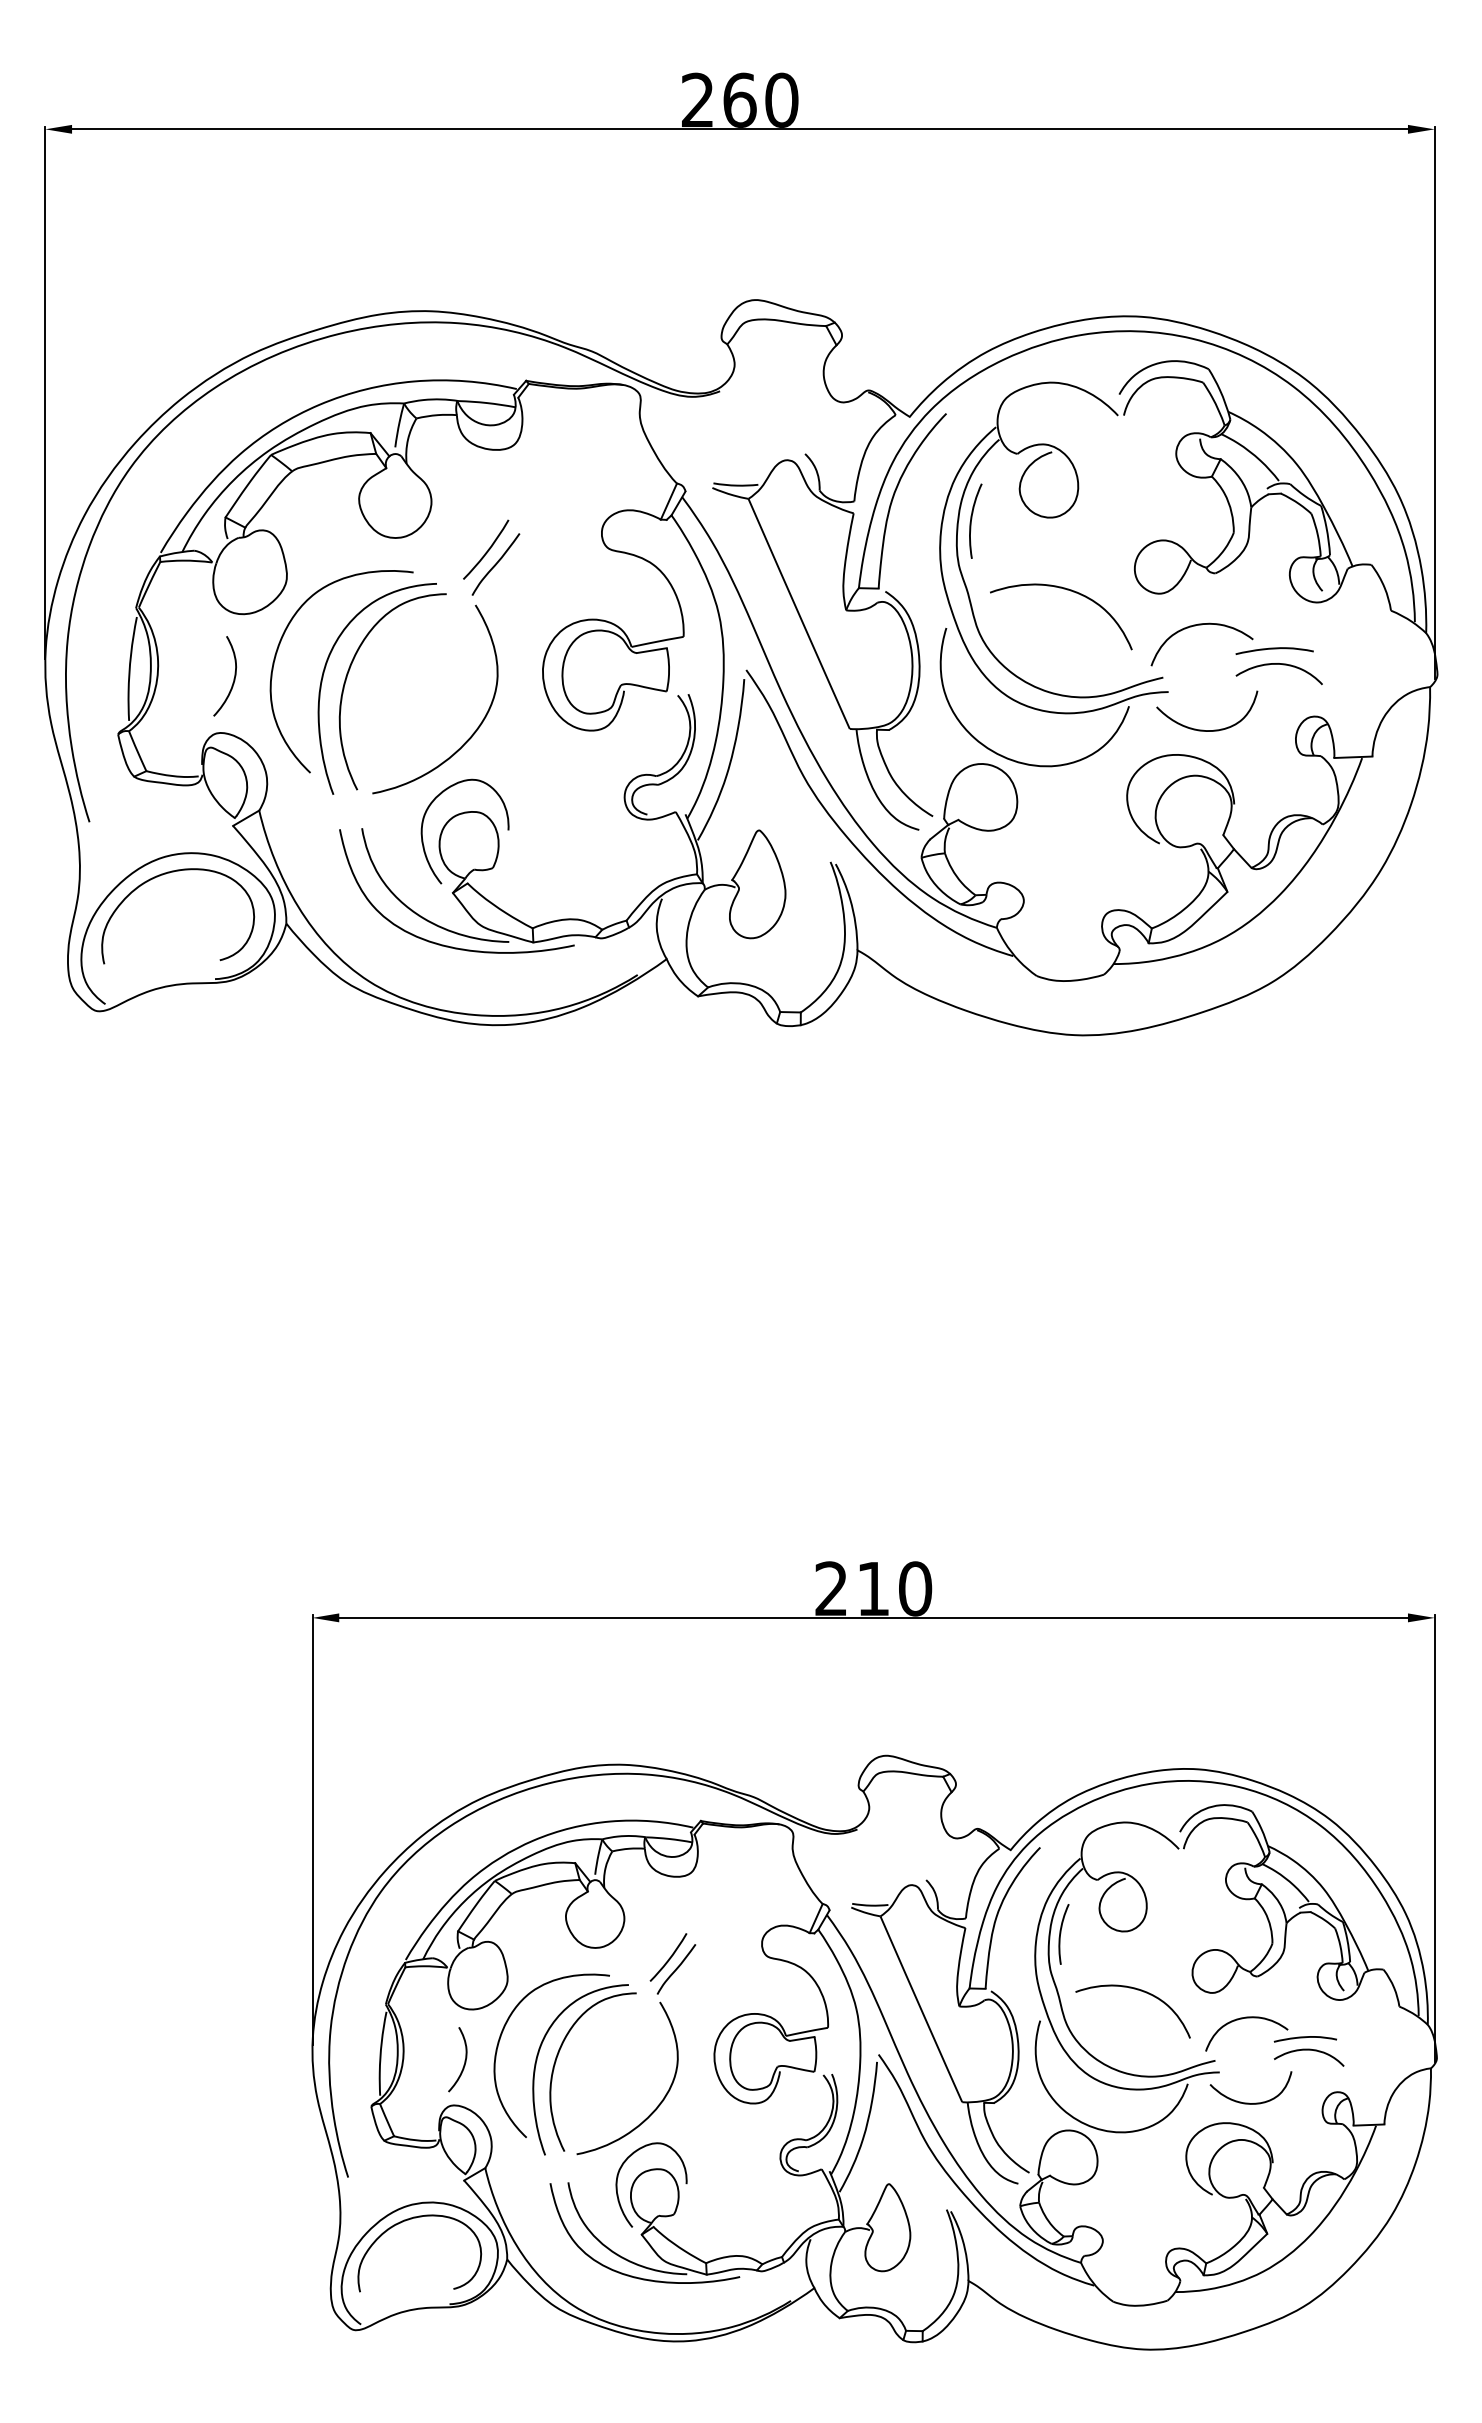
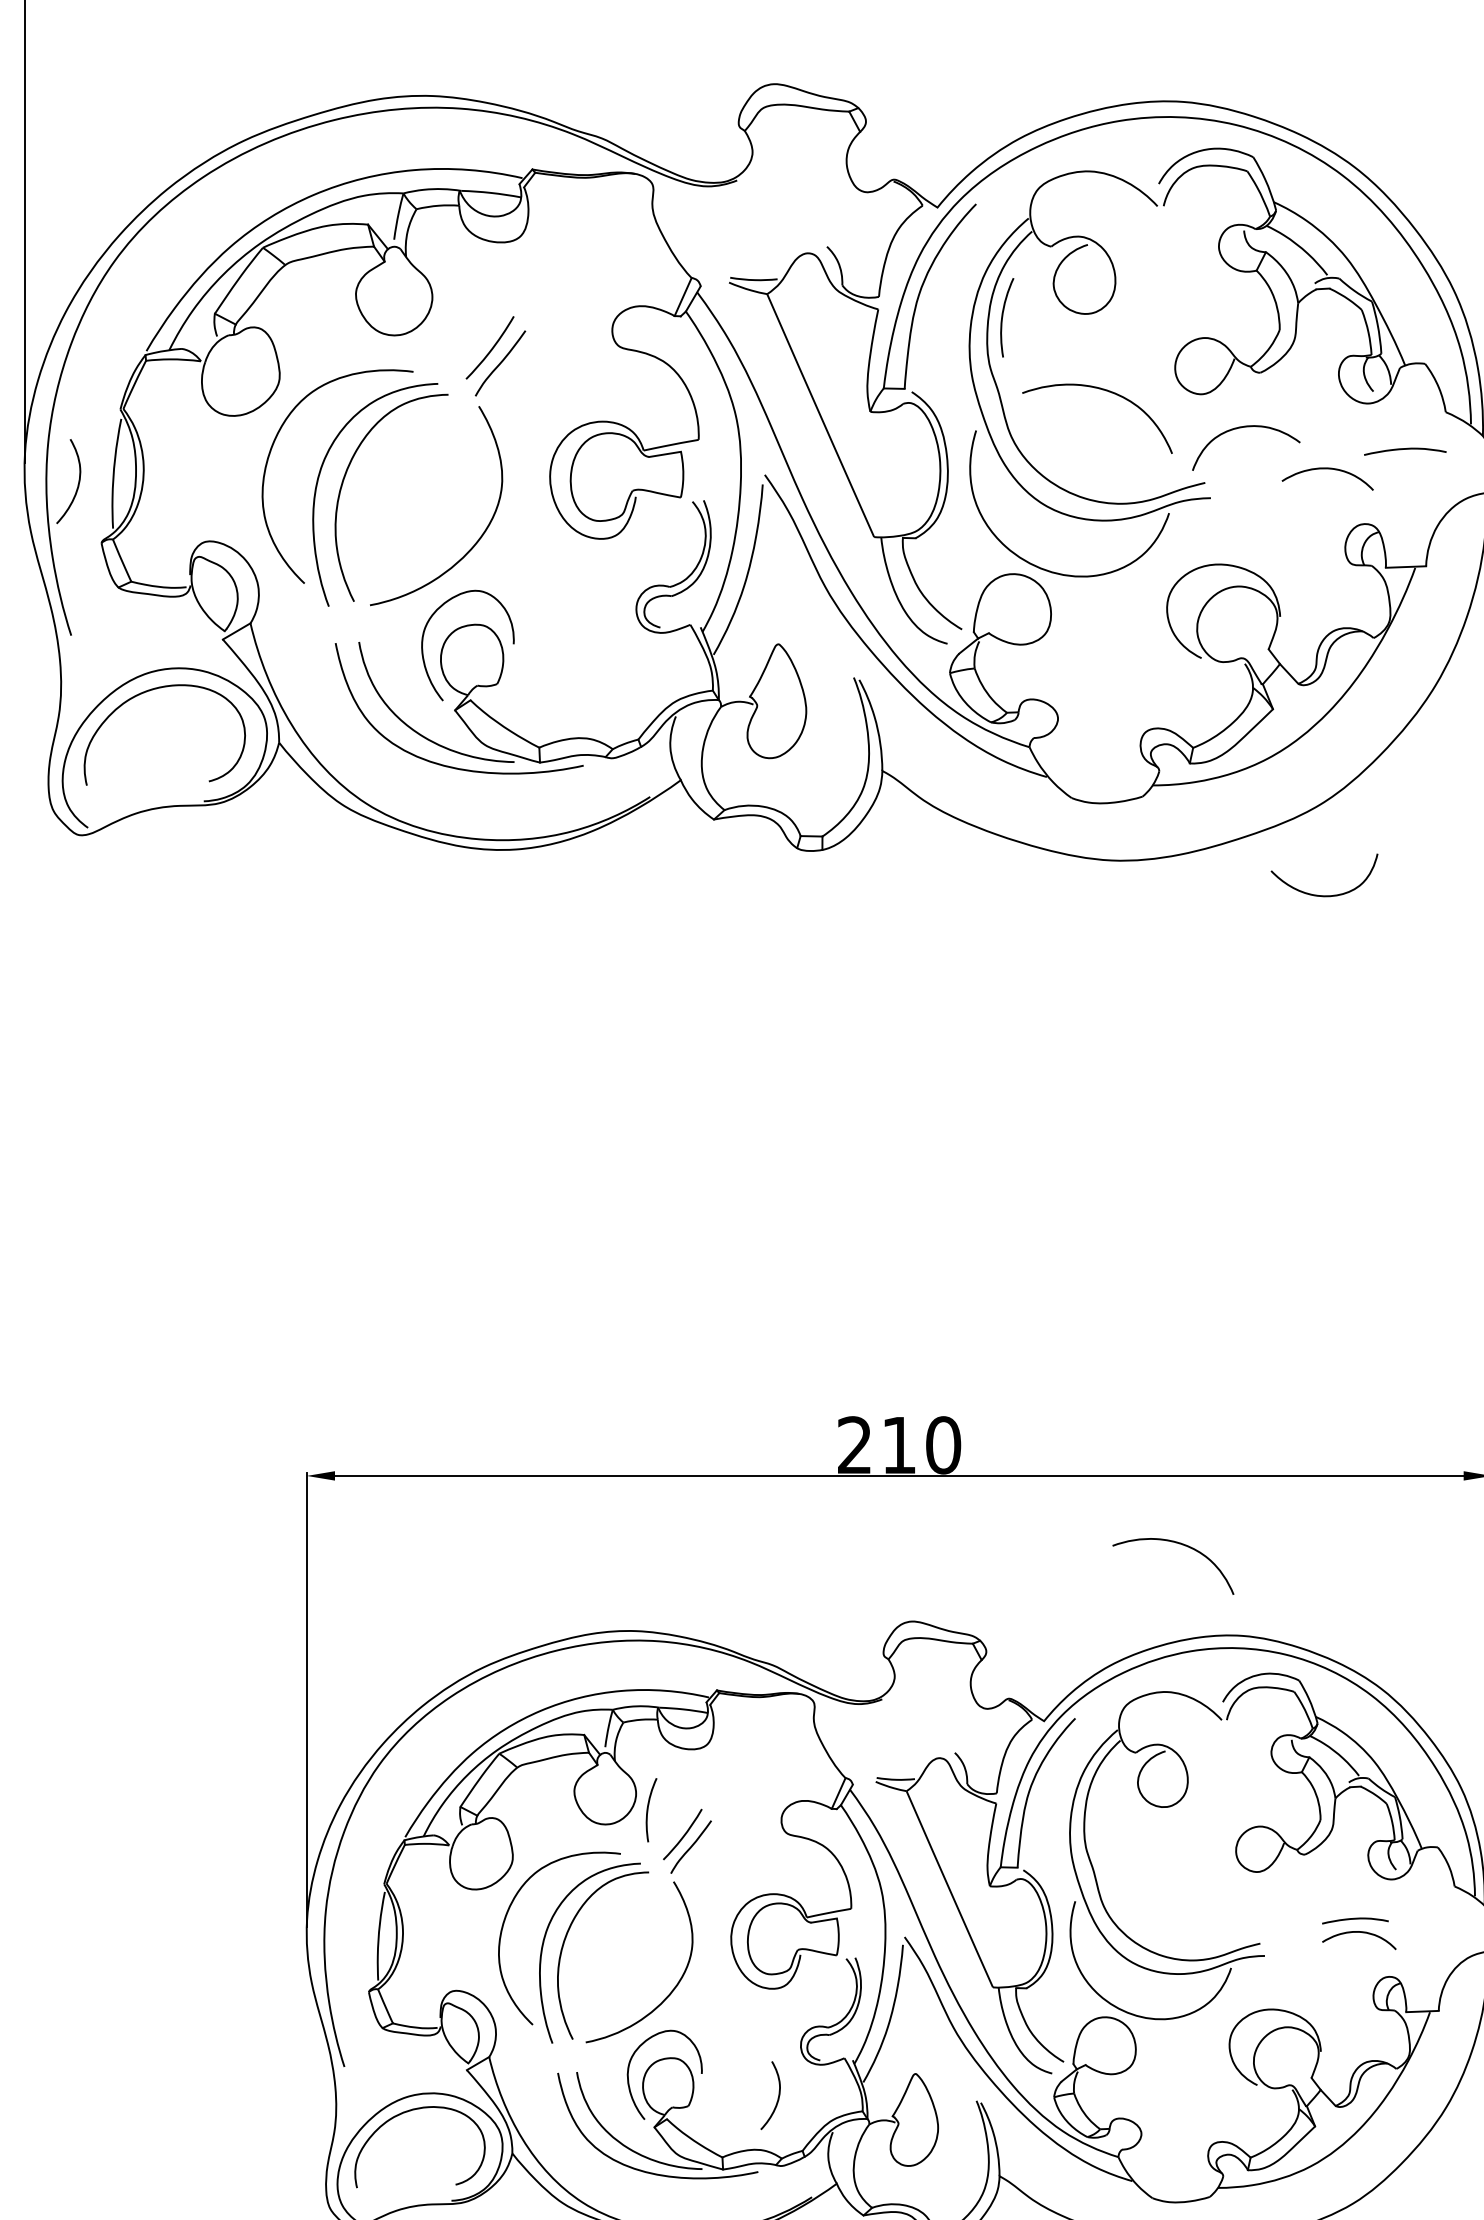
curve: (1274, 649) -> (1405, 450), moved
curve: (233, 678) -> (77, 483), moved
curve: (1203, 729) -> (1320, 894), moved
curve: (1061, 1933) -> (648, 1809), moved
curve: (1140, 1991) -> (1181, 1545), moved
curve: (1242, 2019) -> (1288, 1900), removed
curve: (464, 2060) -> (777, 2096), moved
curve: (1249, 2102) -> (1296, 1987), removed

